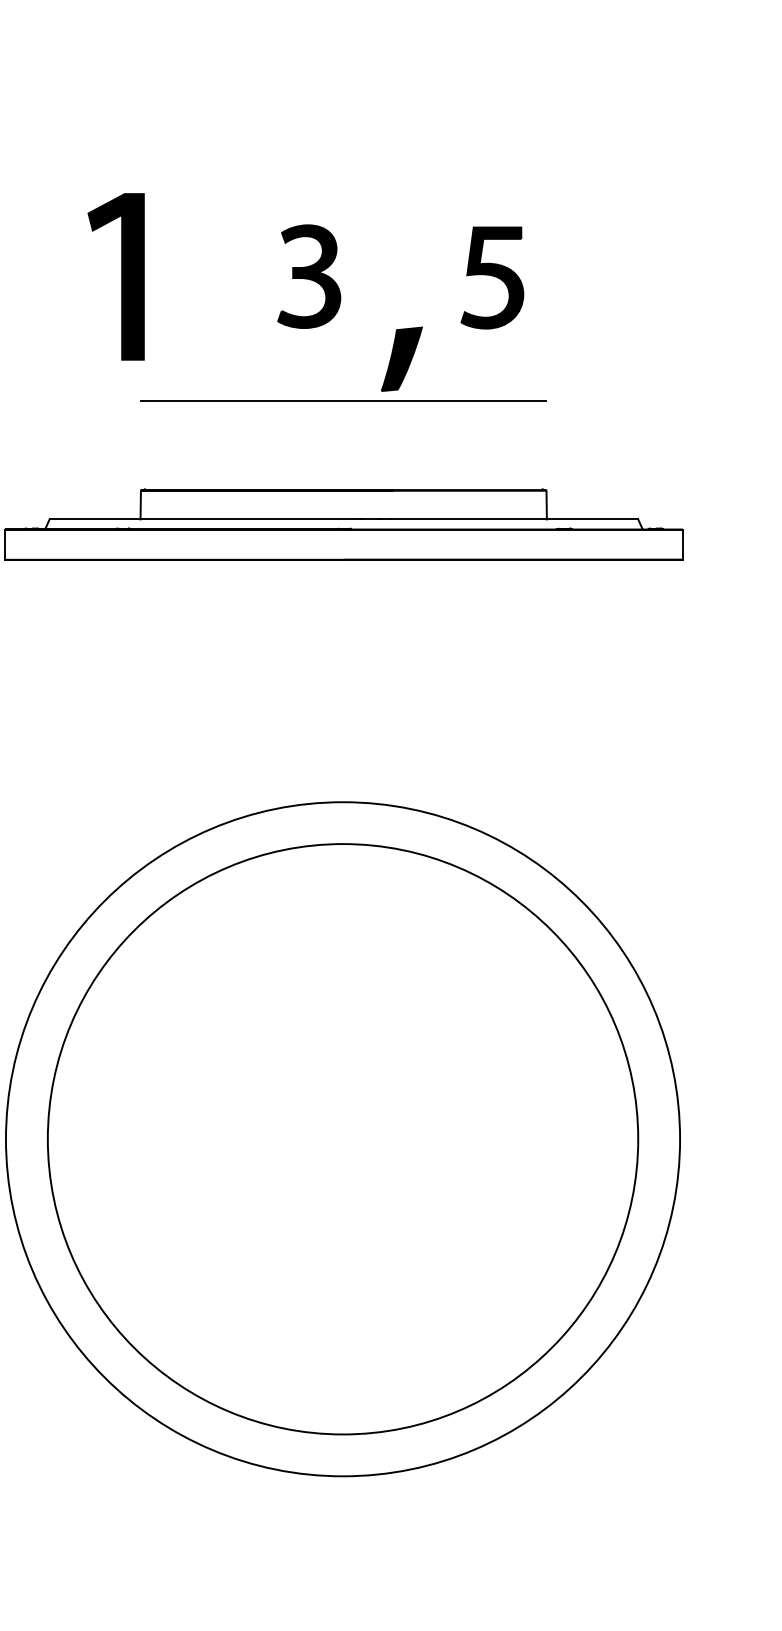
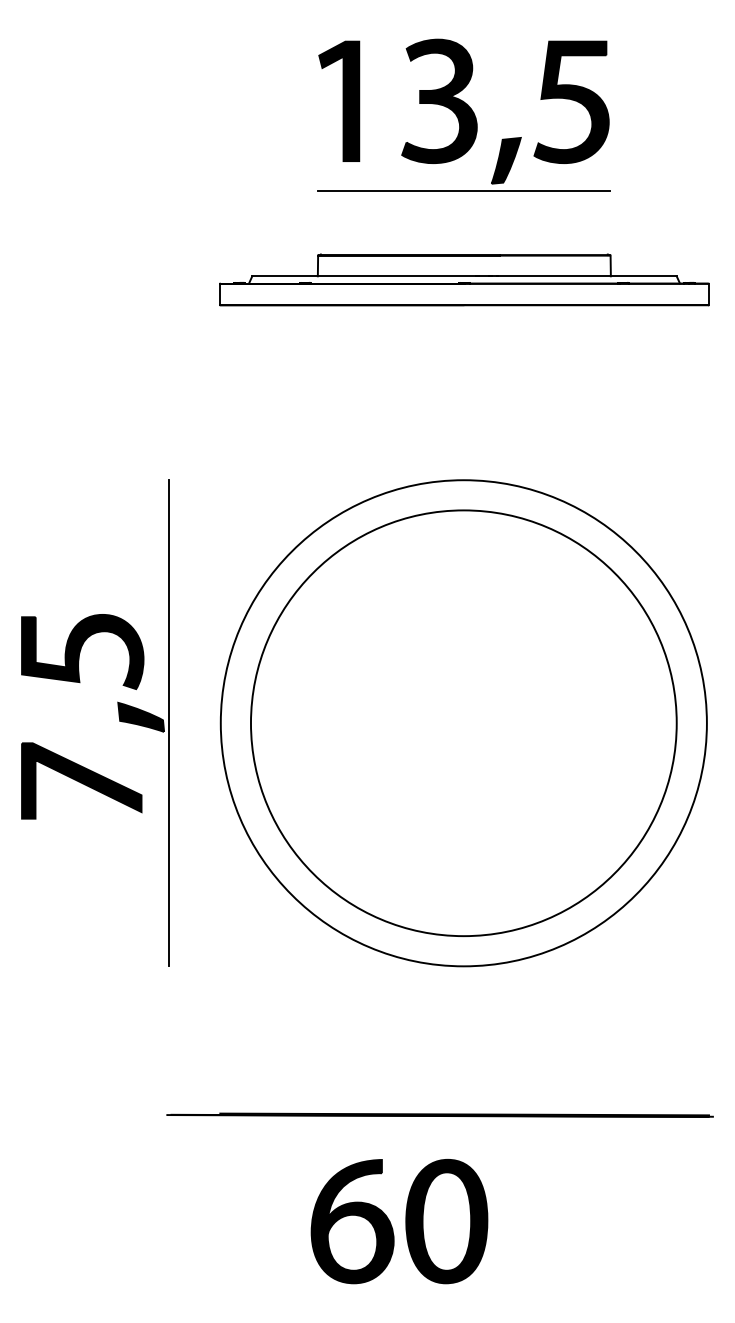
part: (116, 275) -> (339, 100), moved
part: (309, 275) -> (439, 100), size x1.67
part: (492, 277) -> (571, 101), size x1.67

